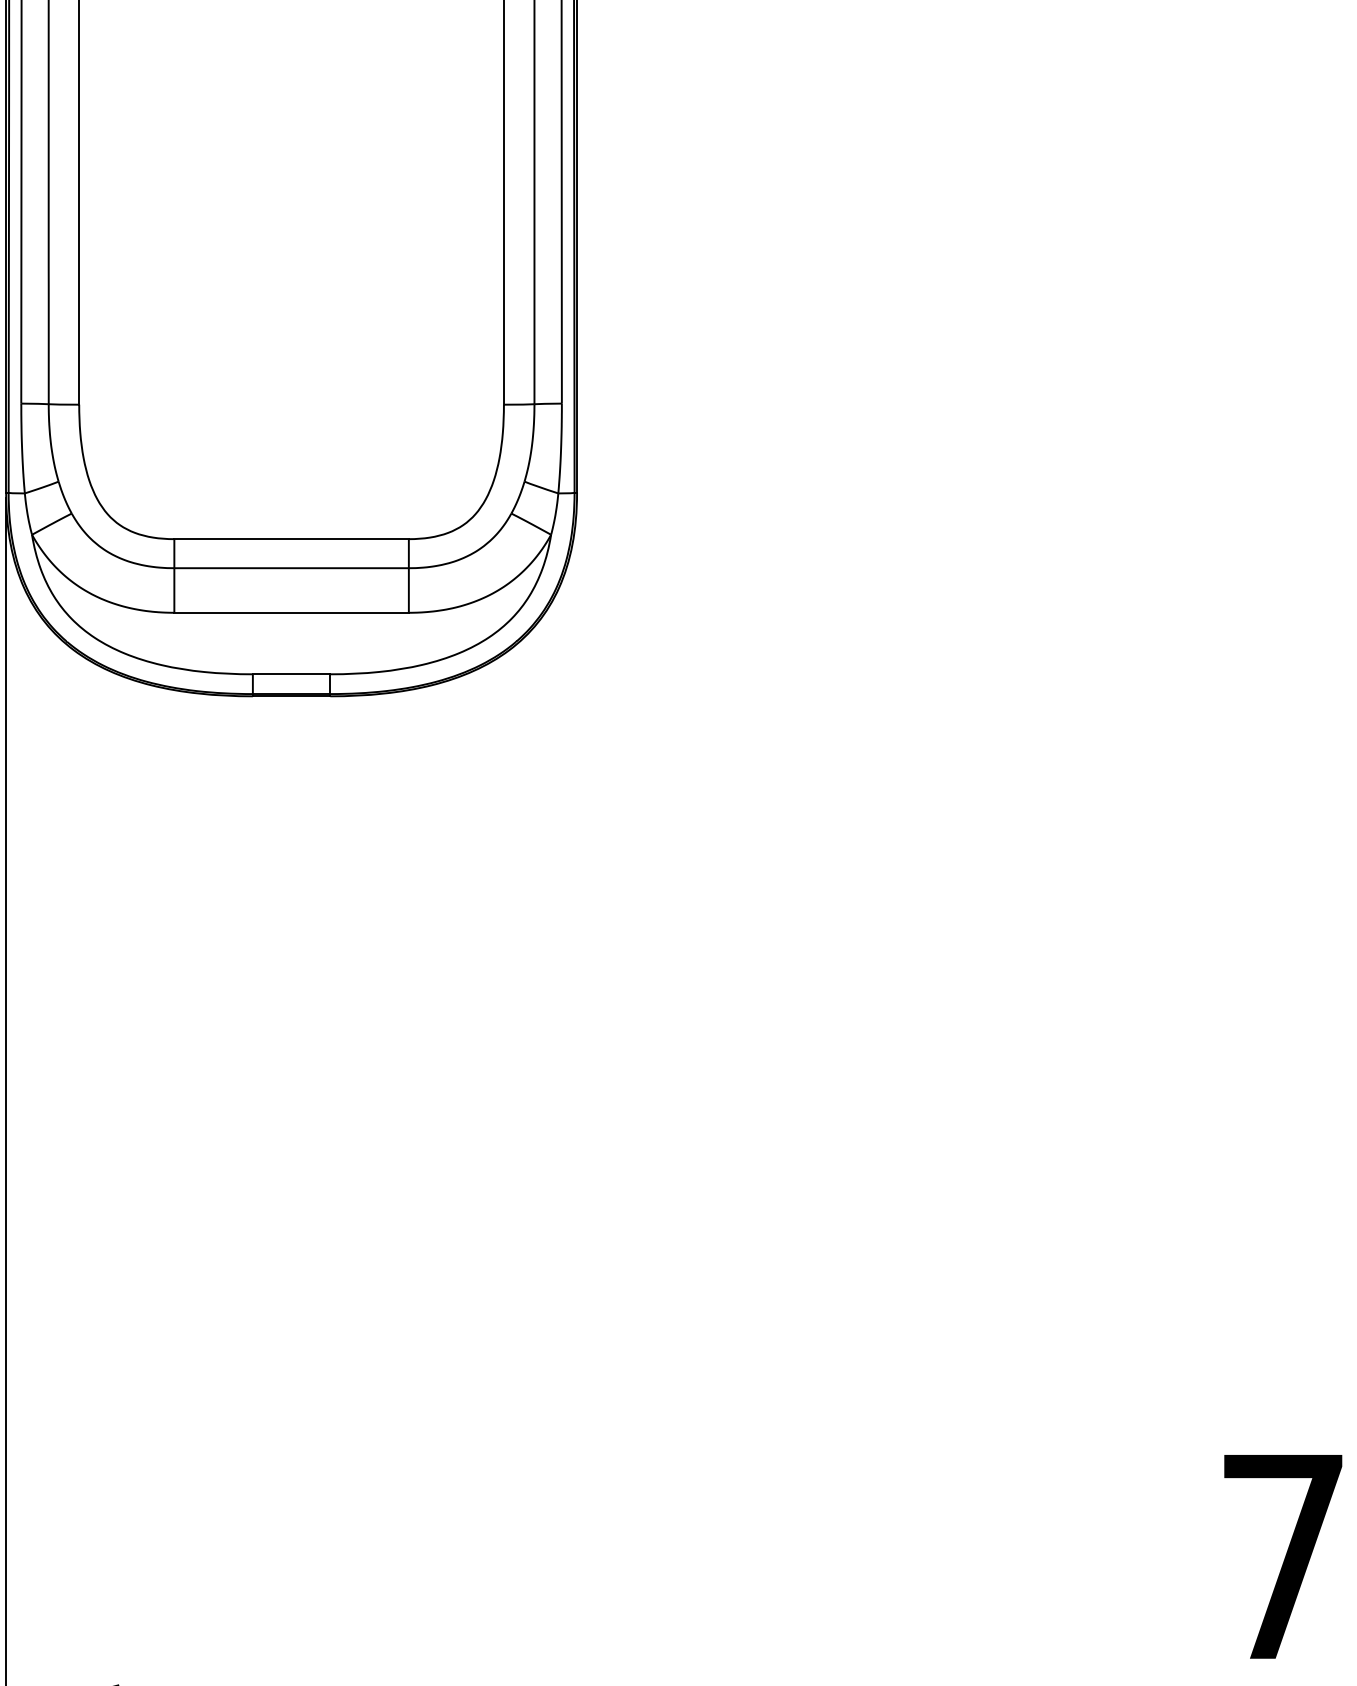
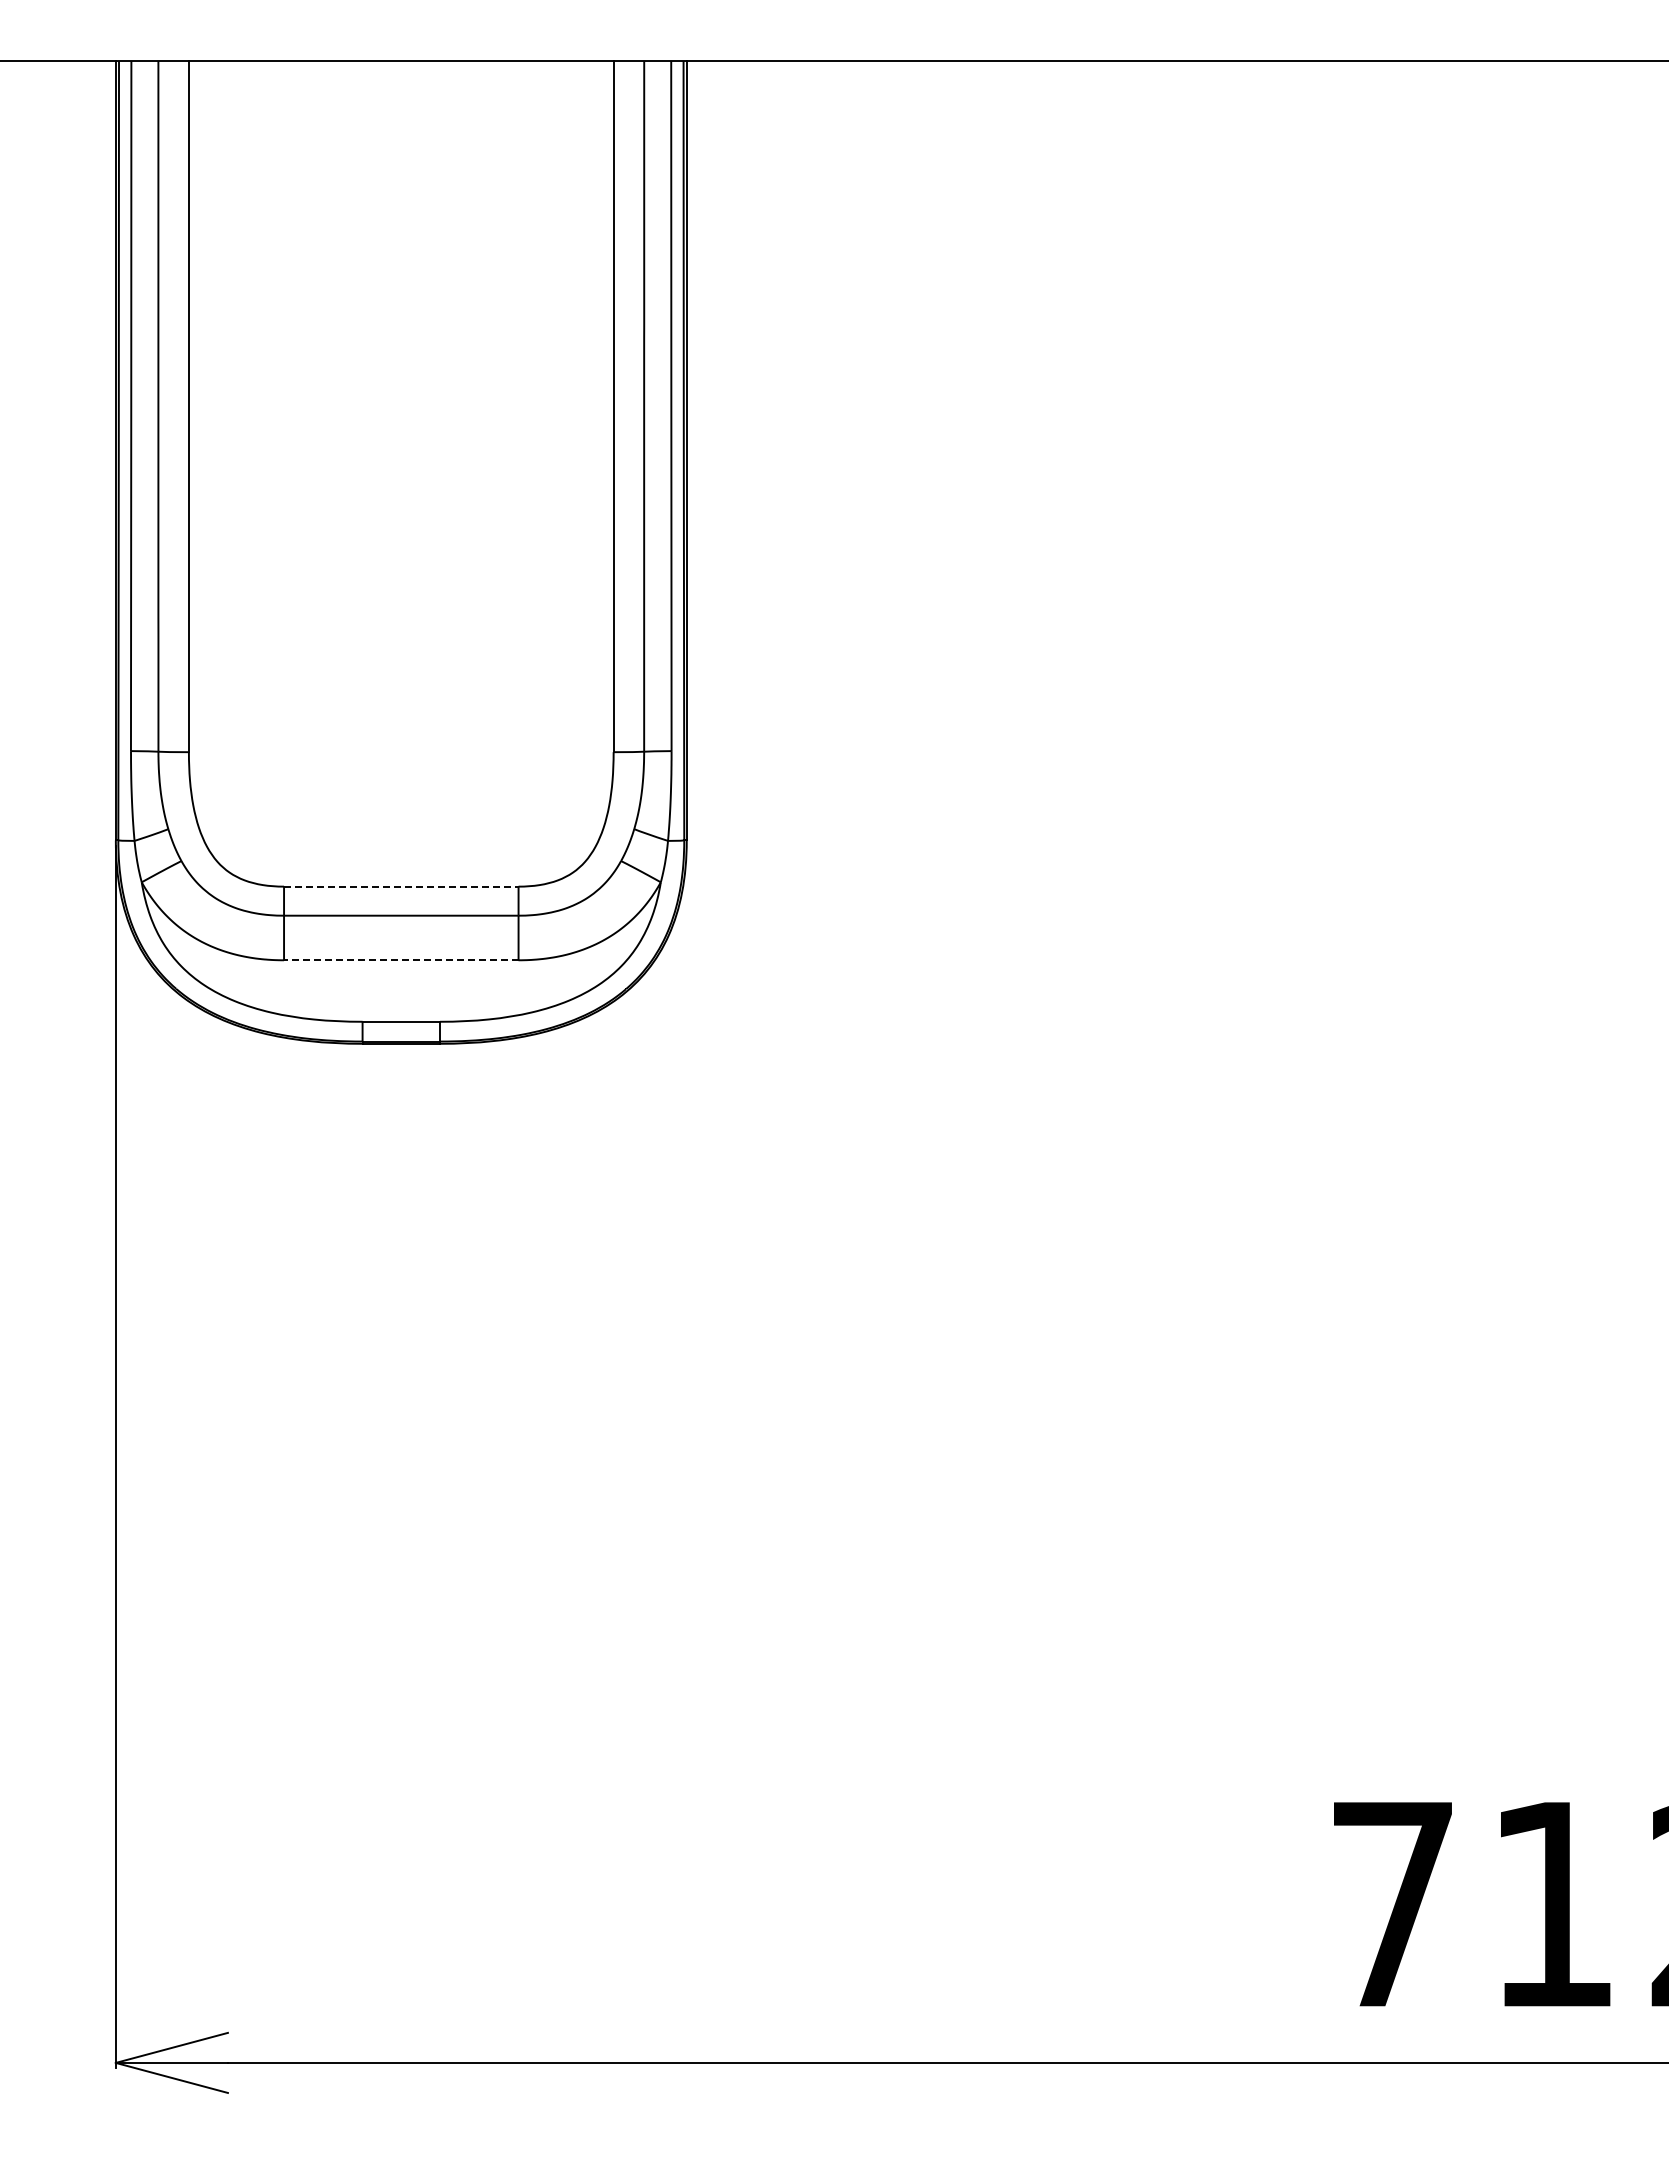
line: (291, 539) -> (401, 886), solid -> dashed
line: (290, 613) -> (400, 960), solid -> dashed

